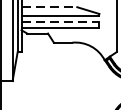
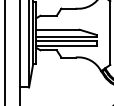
line: (48, 6) -> (57, 29), dashed -> solid
line: (61, 22) -> (67, 41), dashed -> solid

